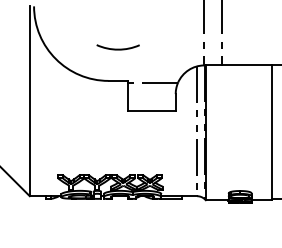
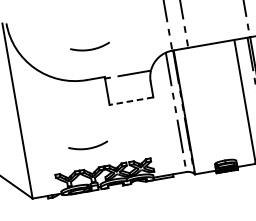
line: (151, 111) -> (131, 101), solid -> dashed
arc: (97, 152) -> (87, 147), added

